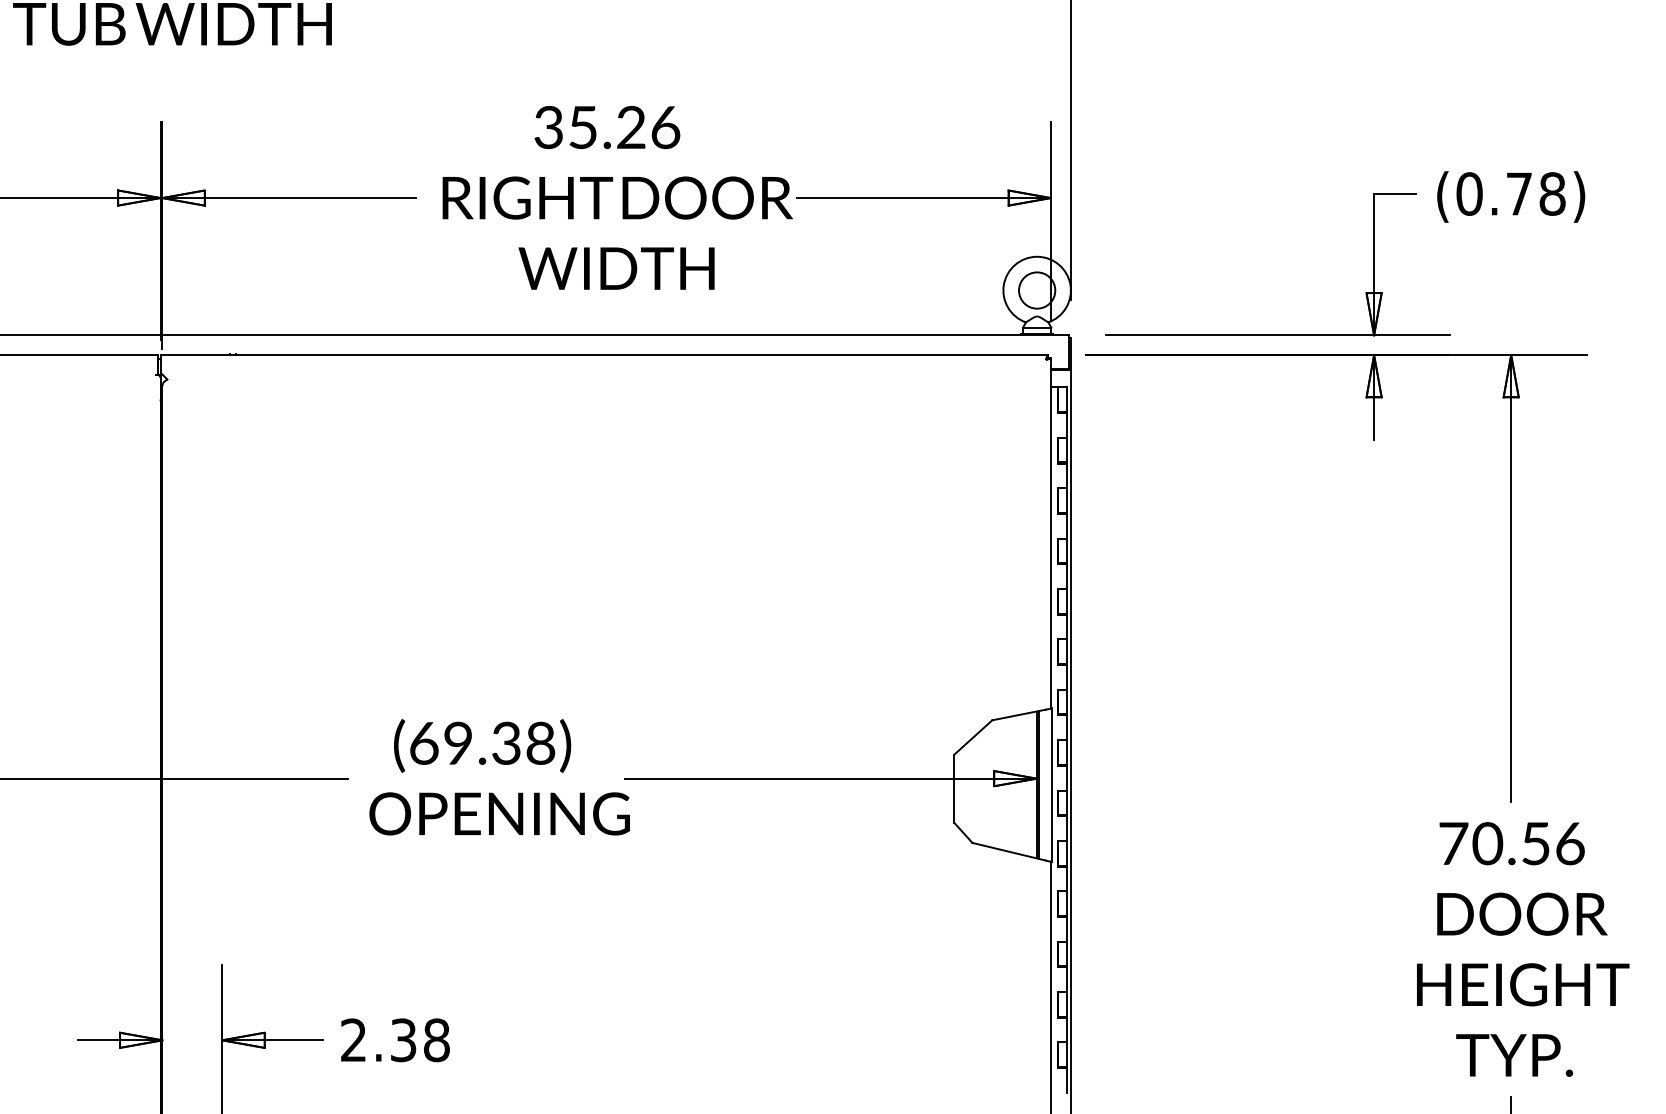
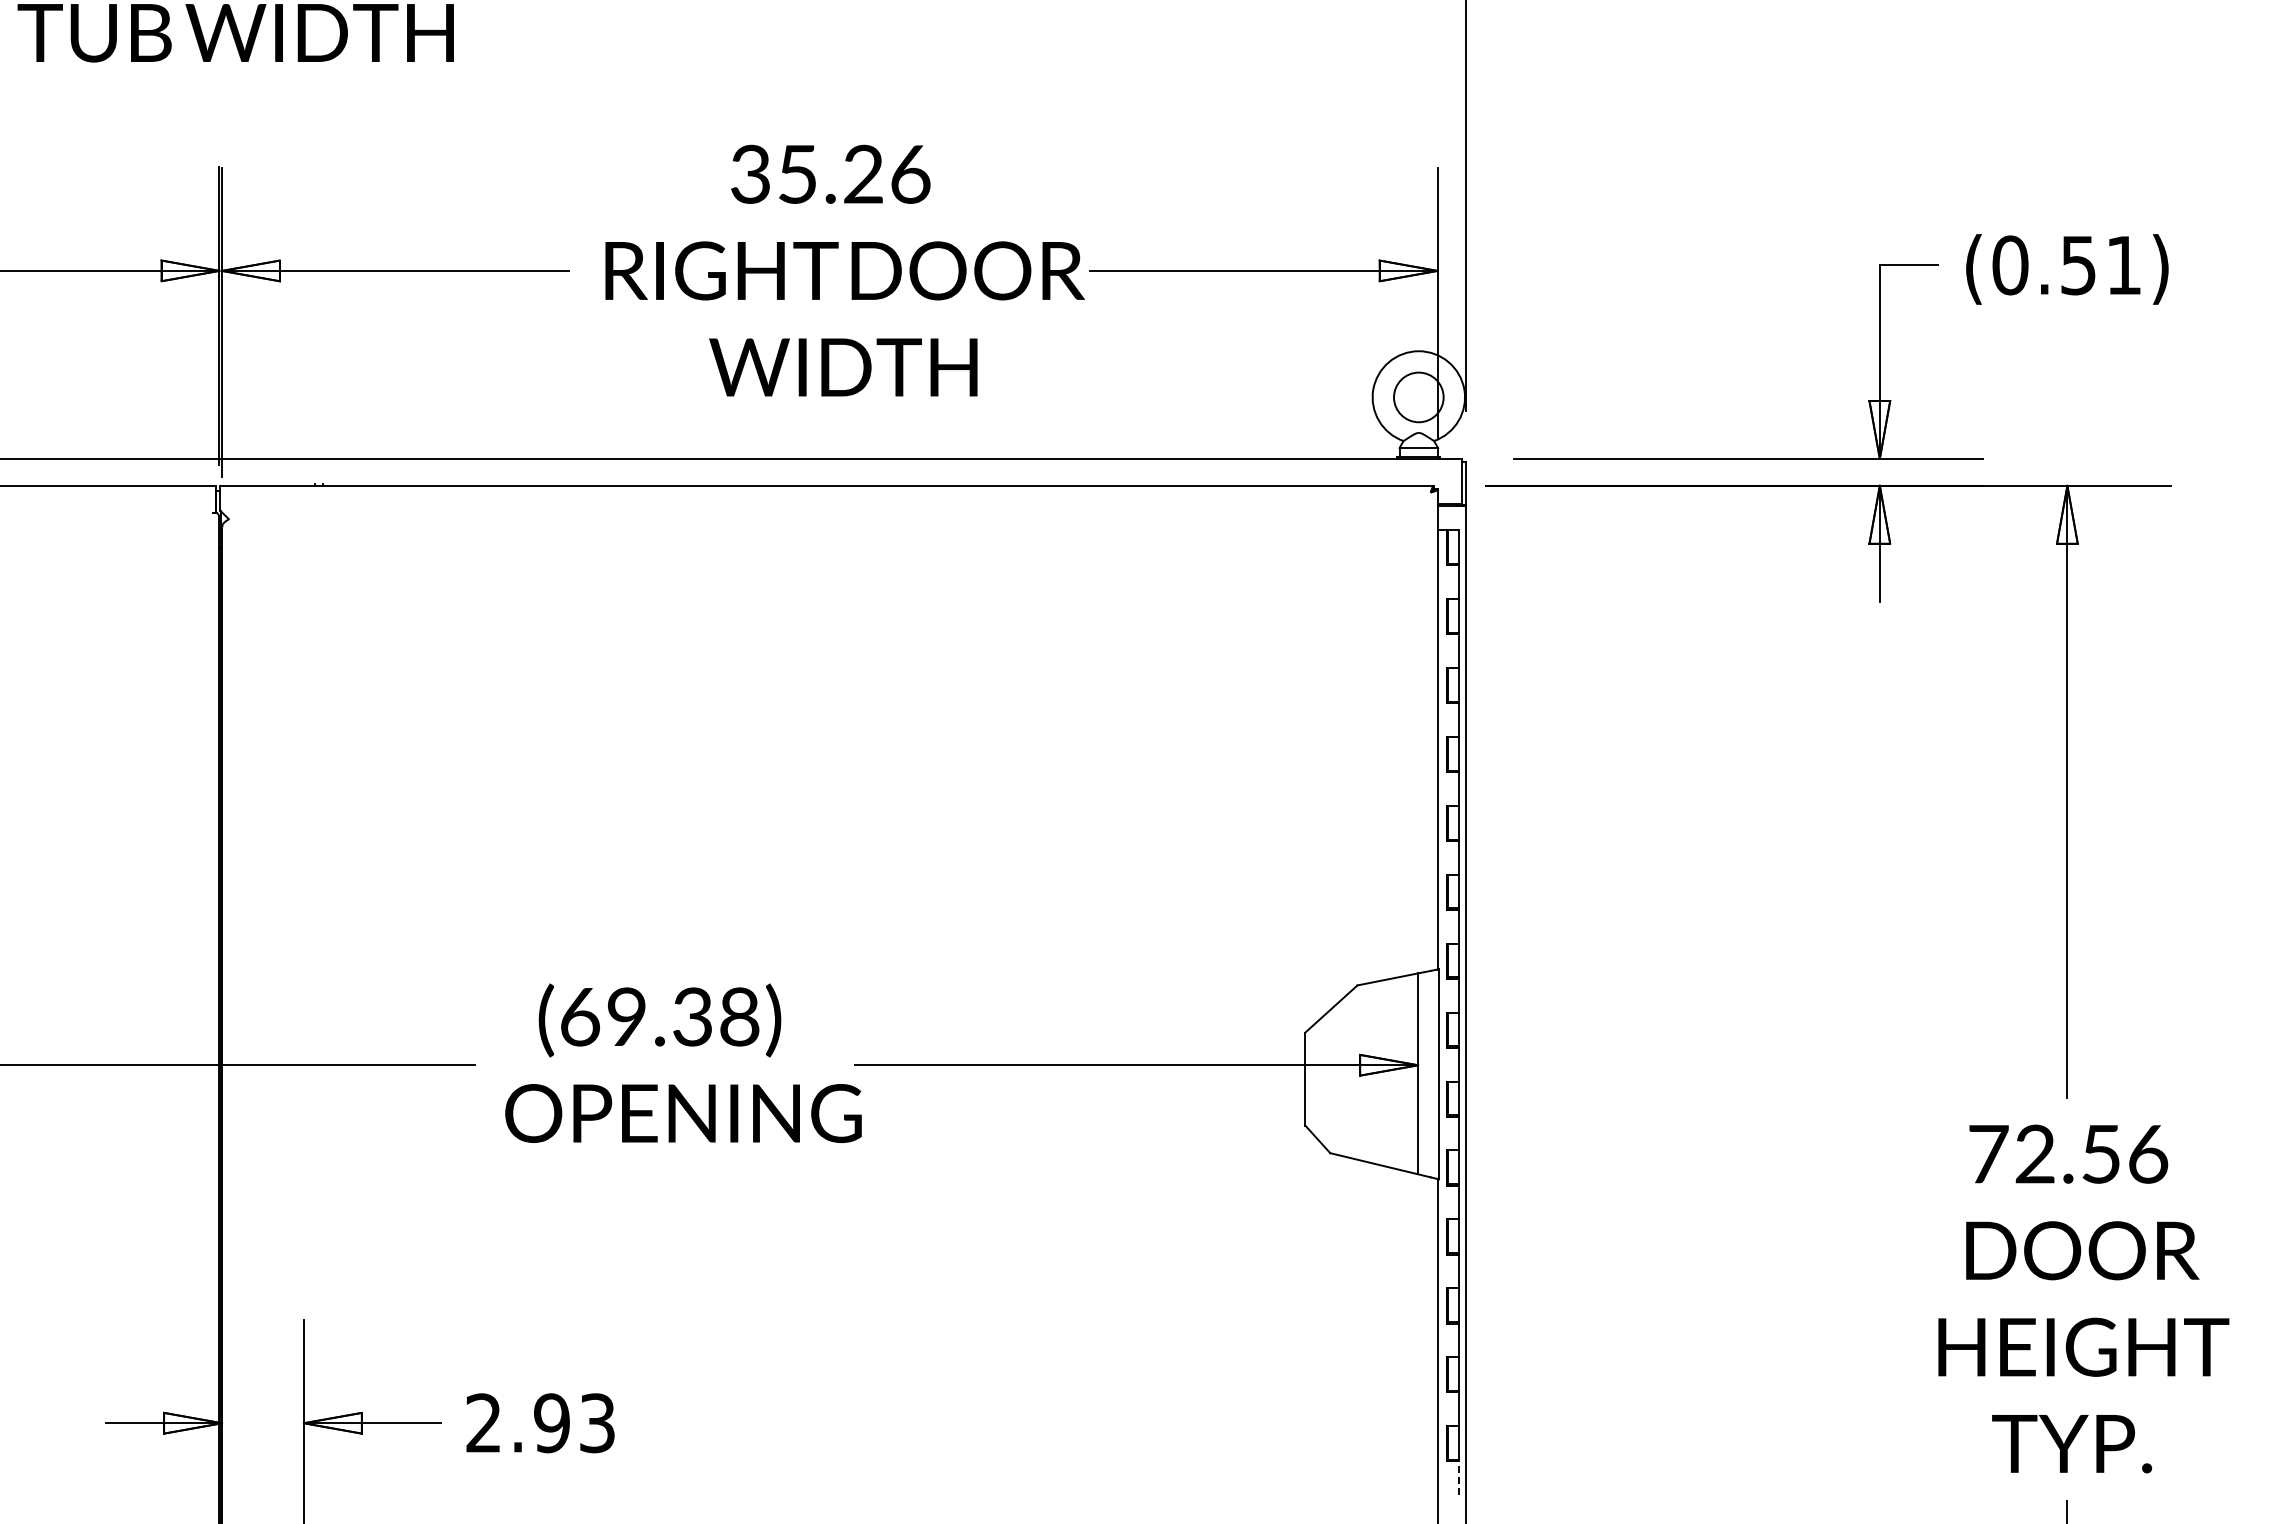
text: (1536, 194) -> (2101, 265), (0.78) -> (0.51)
line: (1039, 784) -> (1421, 1073), removed
text: (1487, 843) -> (2035, 1153), 70.56 -> 72.56
text: (420, 1040) -> (574, 1423), 2.38 -> 2.93
line: (1066, 1080) -> (1459, 1478), solid -> dashed

